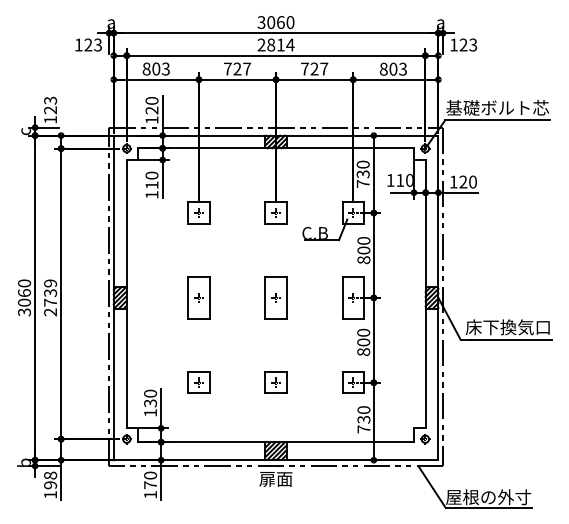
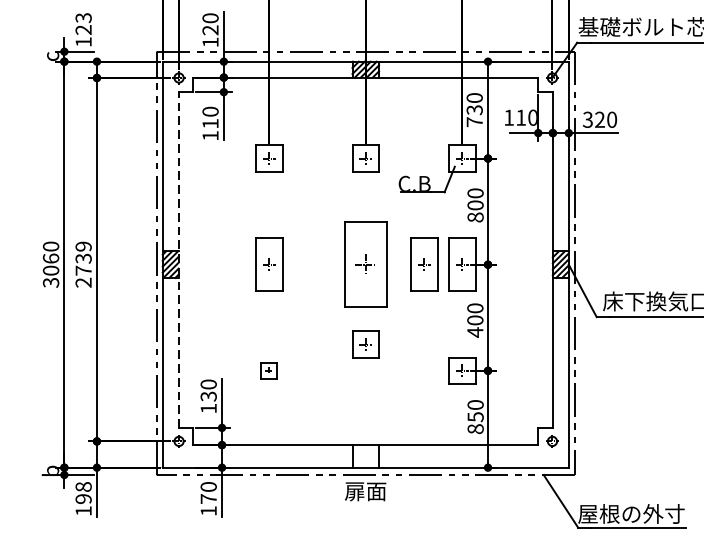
text: (453, 181) -> (587, 119), 120 -> 320
line: (126, 293) -> (178, 259), solid -> dashed
part: (275, 297) -> (365, 264), size x1.6
part: (322, 297) -> (423, 264), added
text: (363, 351) -> (475, 331), 800 -> 400
part: (198, 382) -> (268, 370), size x0.6
part: (275, 382) -> (365, 344), moved
text: (363, 424) -> (475, 423), 730 -> 850
hatch: (275, 451) -> (365, 456), removed

